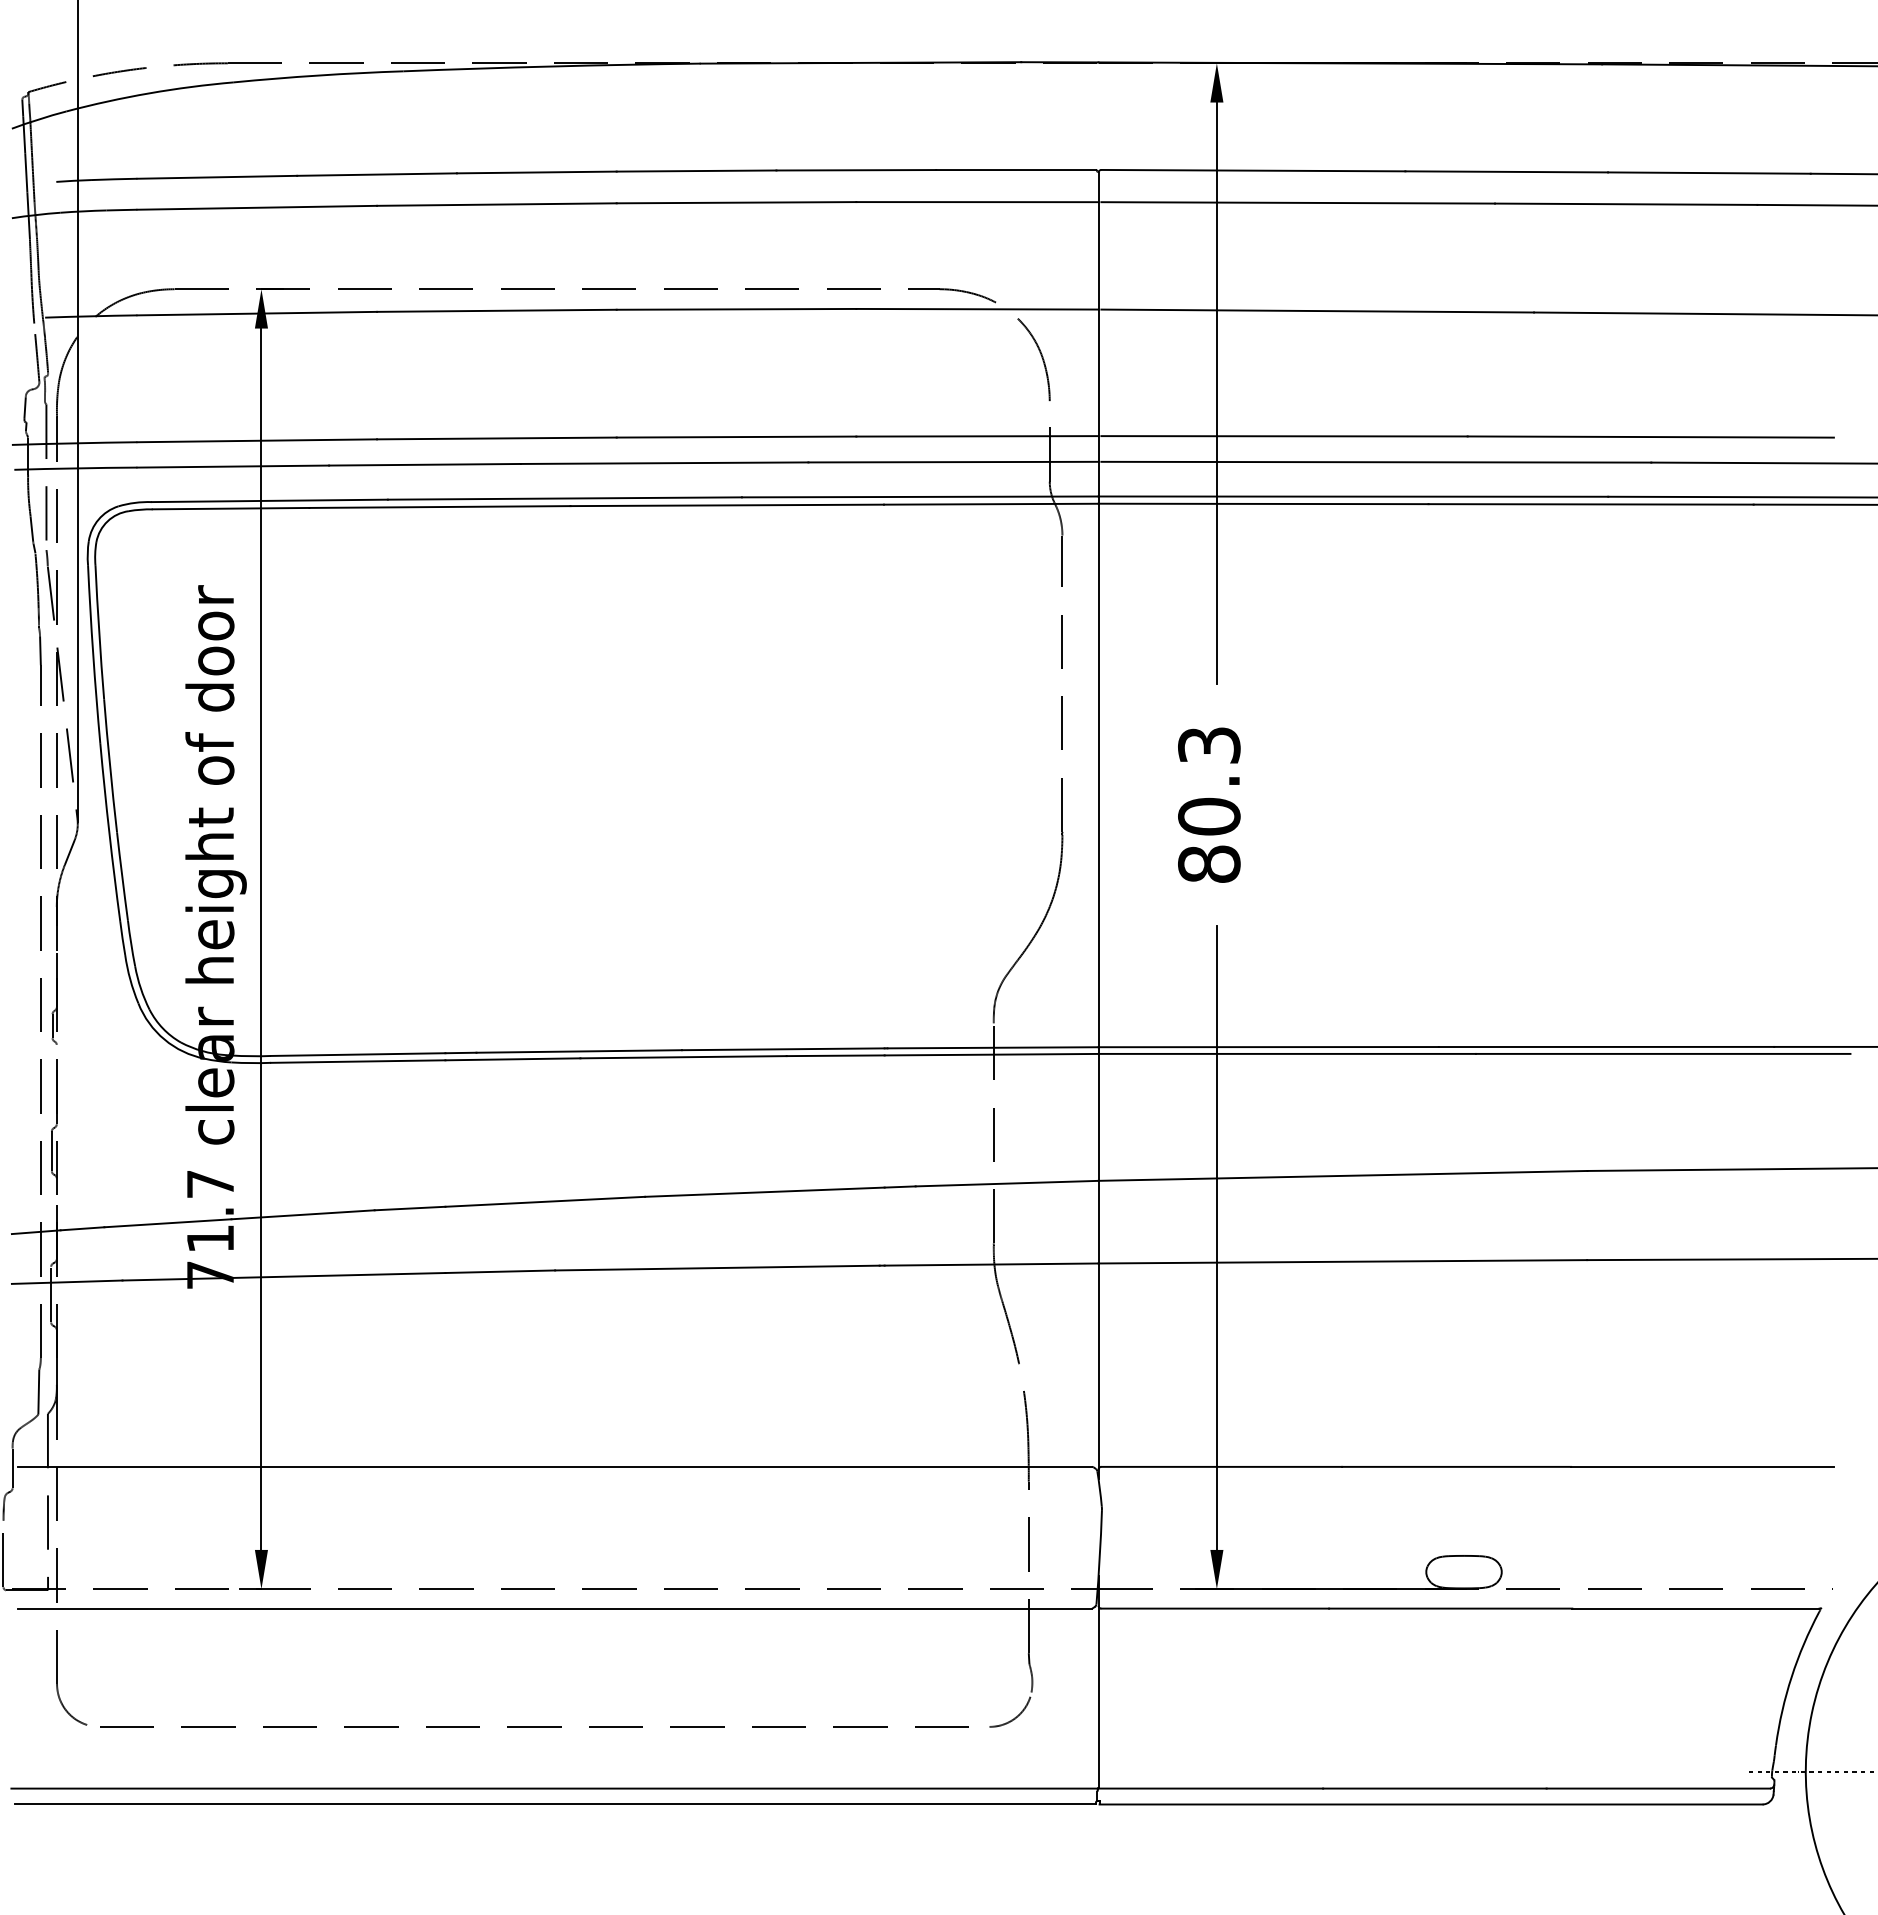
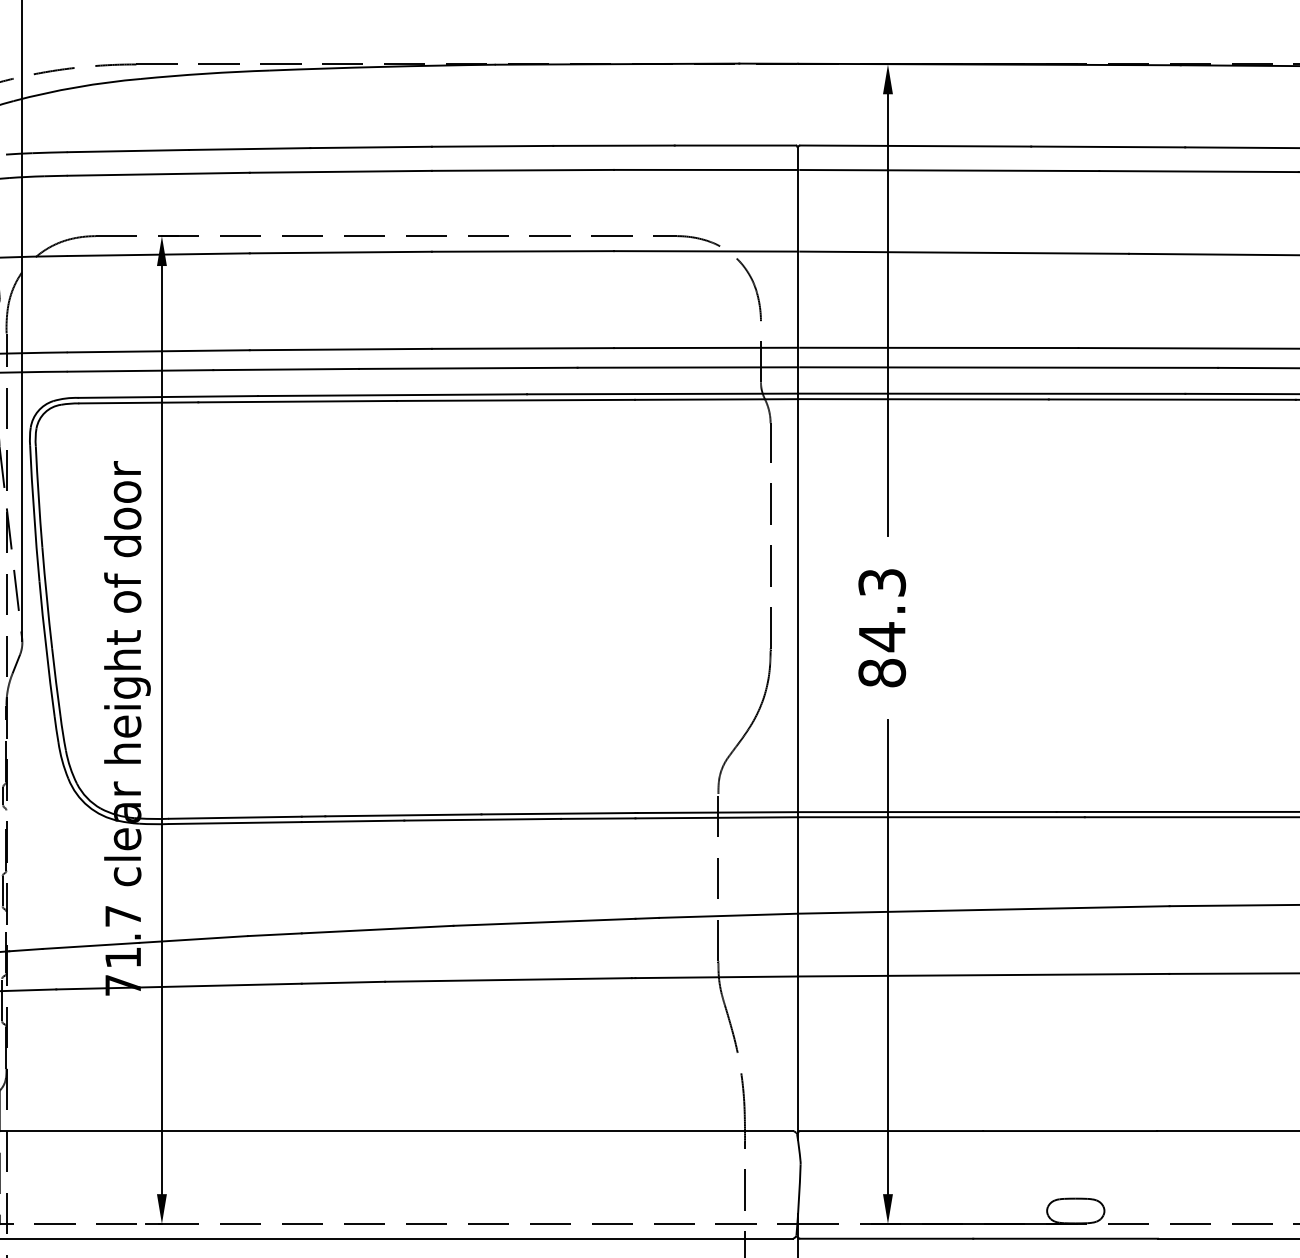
text: (1209, 816) -> (882, 636), 80.3 -> 84.3

